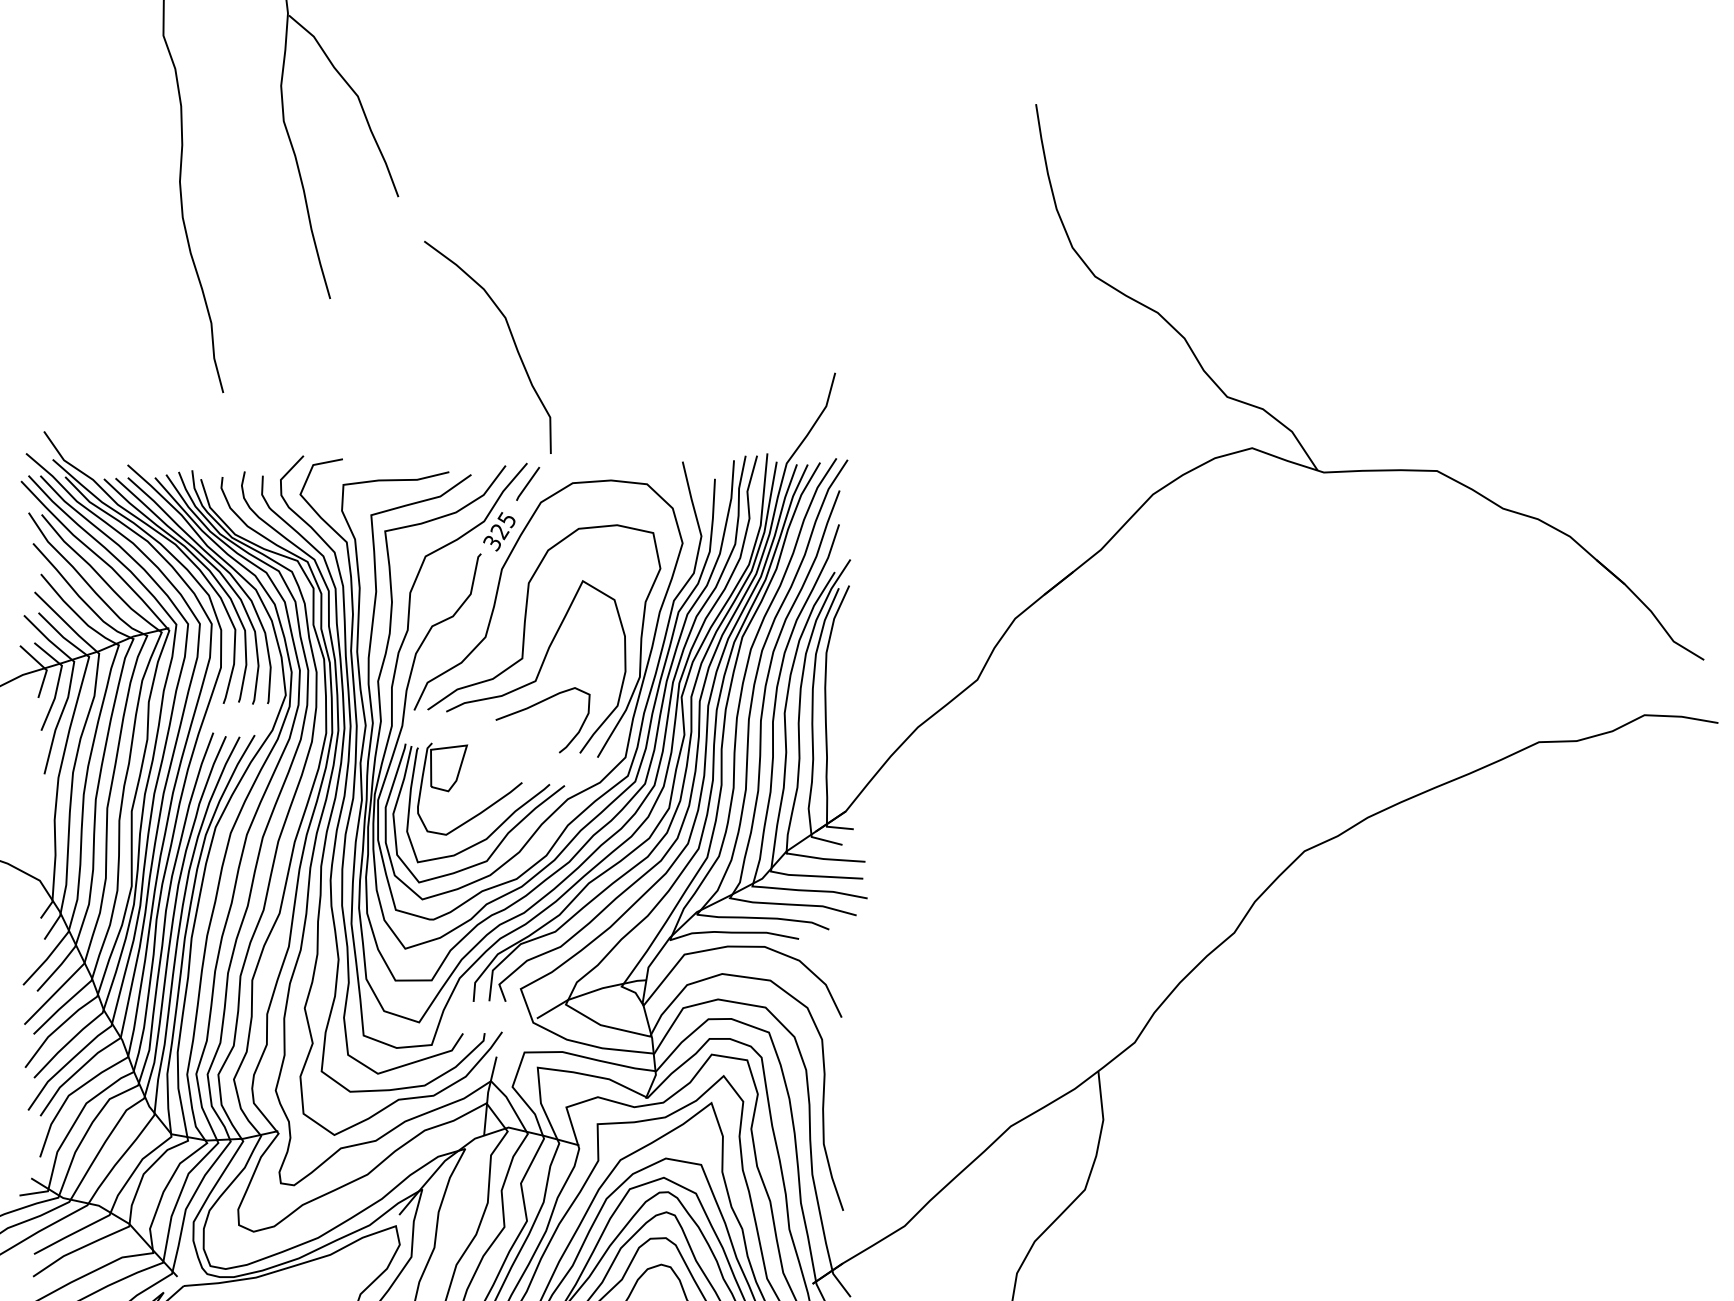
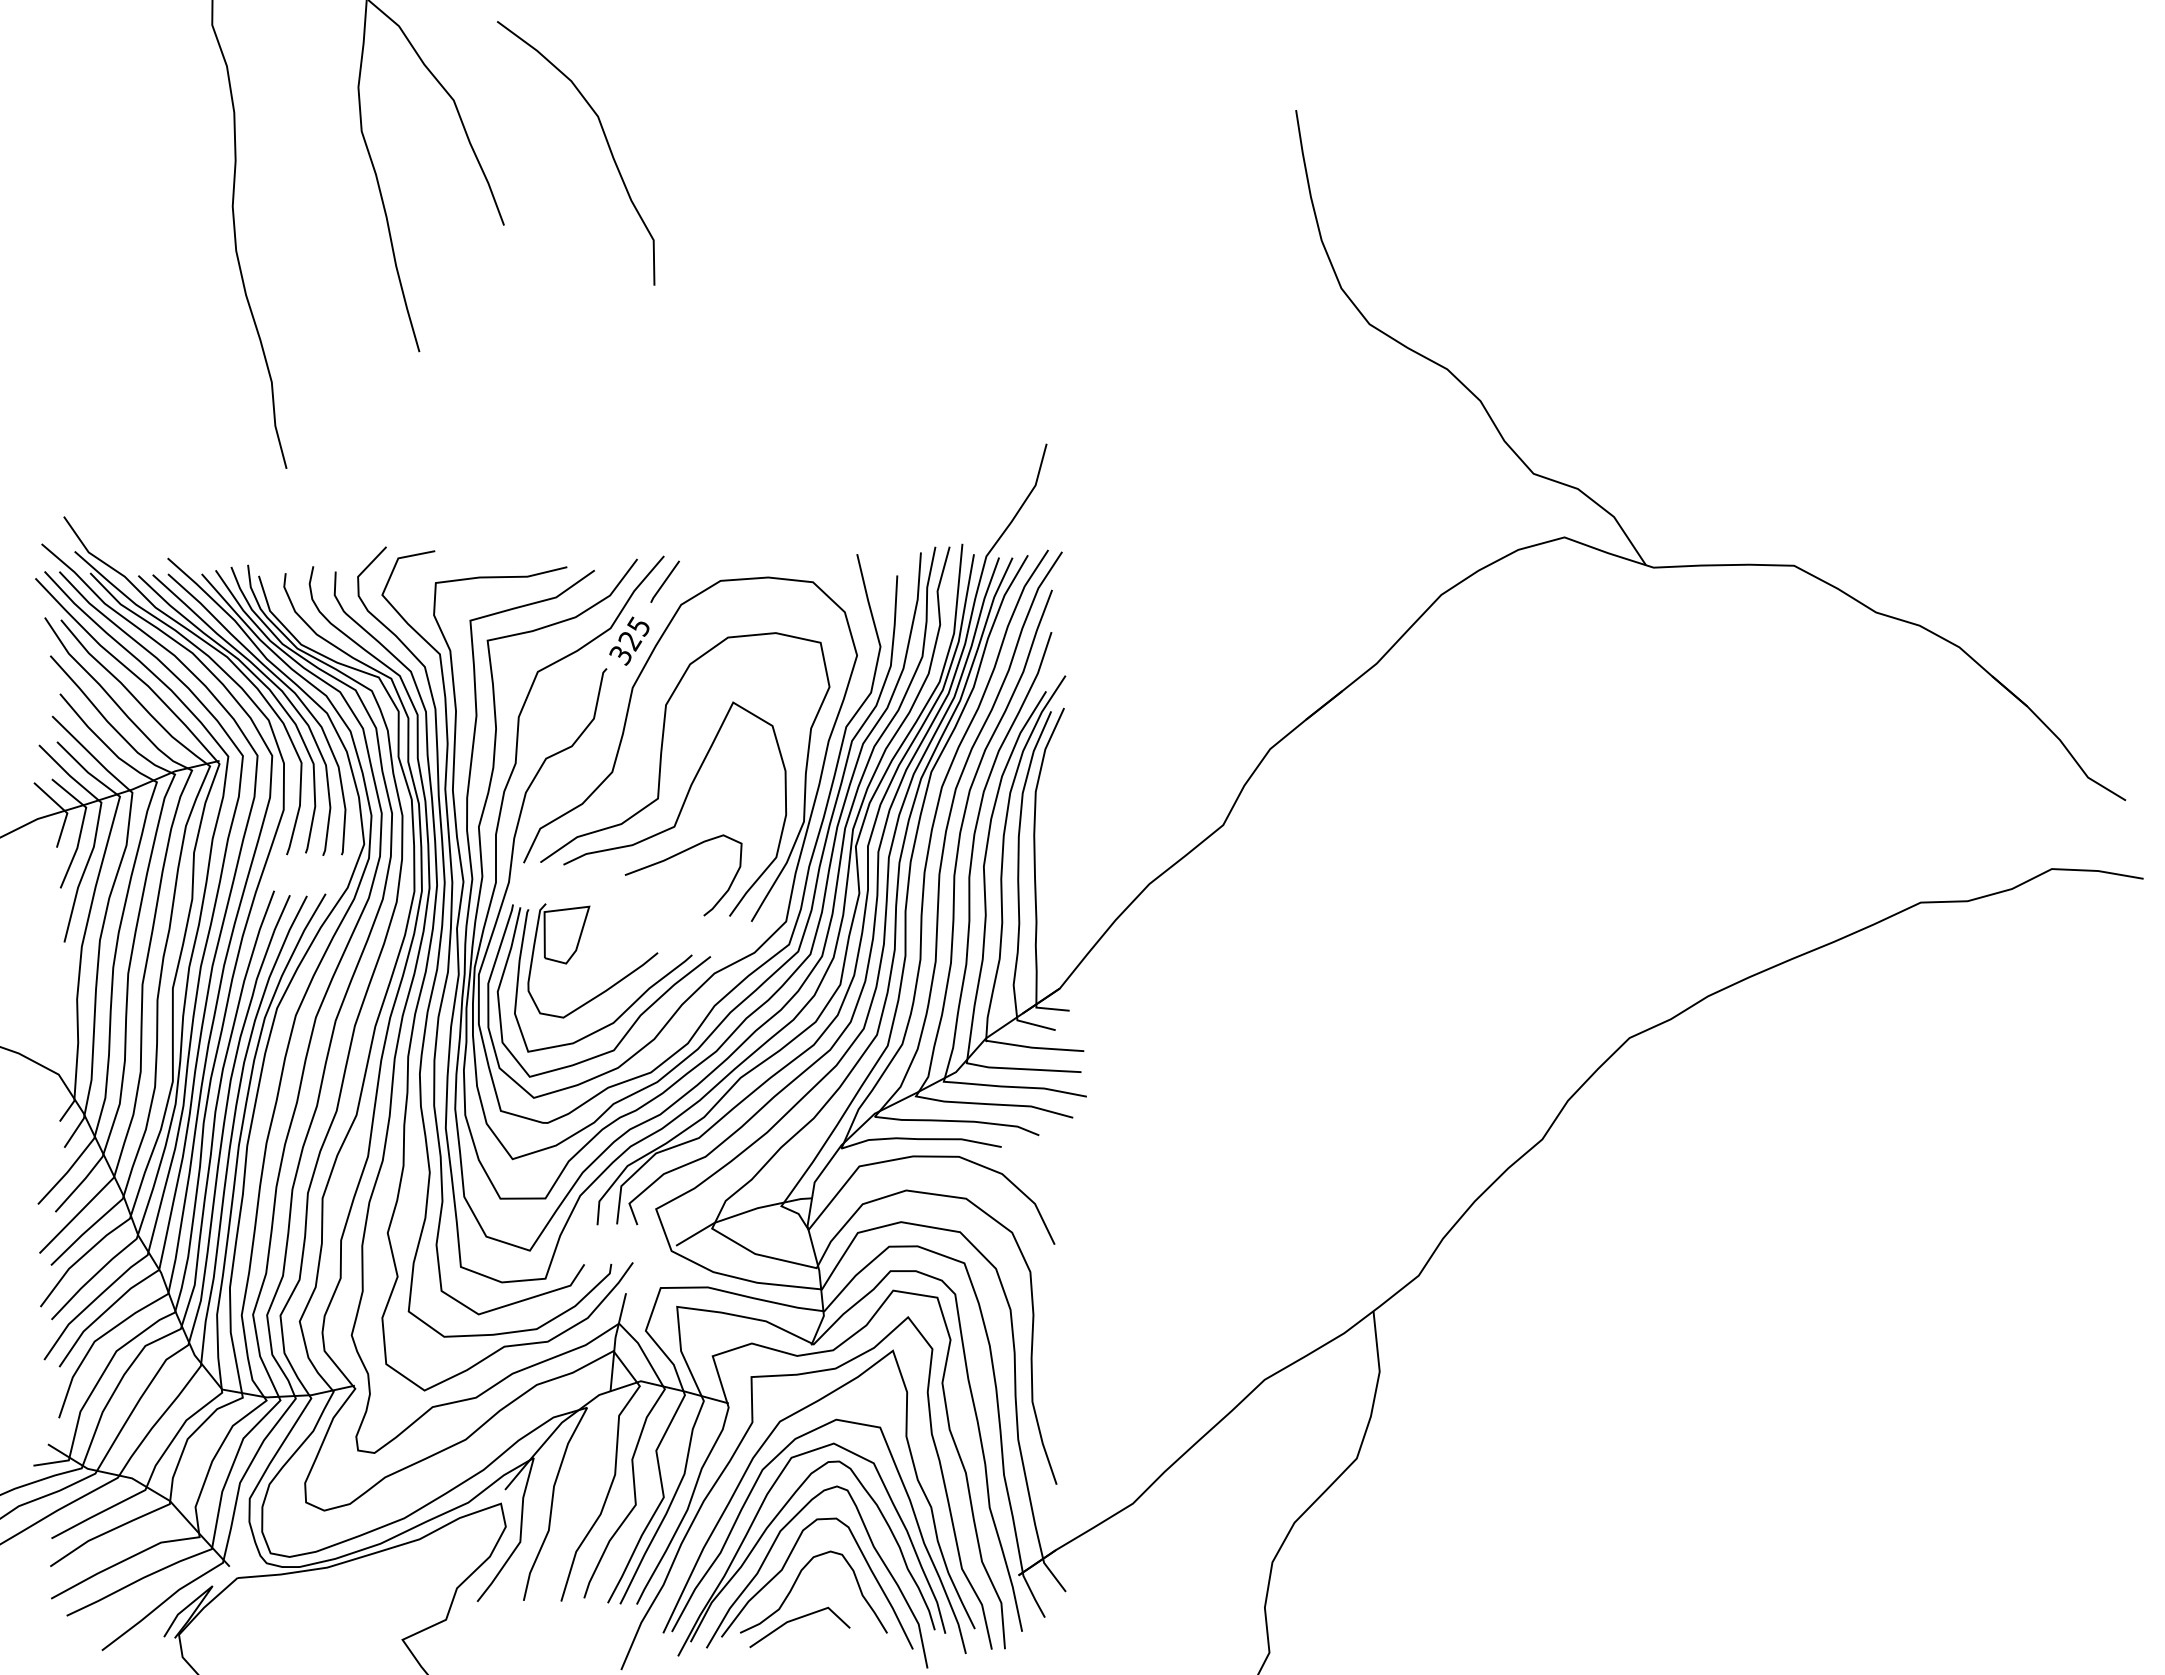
curve: (512, 338) -> (606, 142), moved

